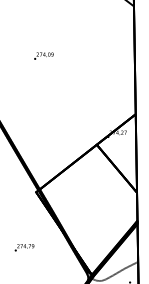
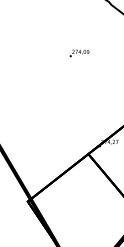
text: (43, 55) -> (79, 52), moved

